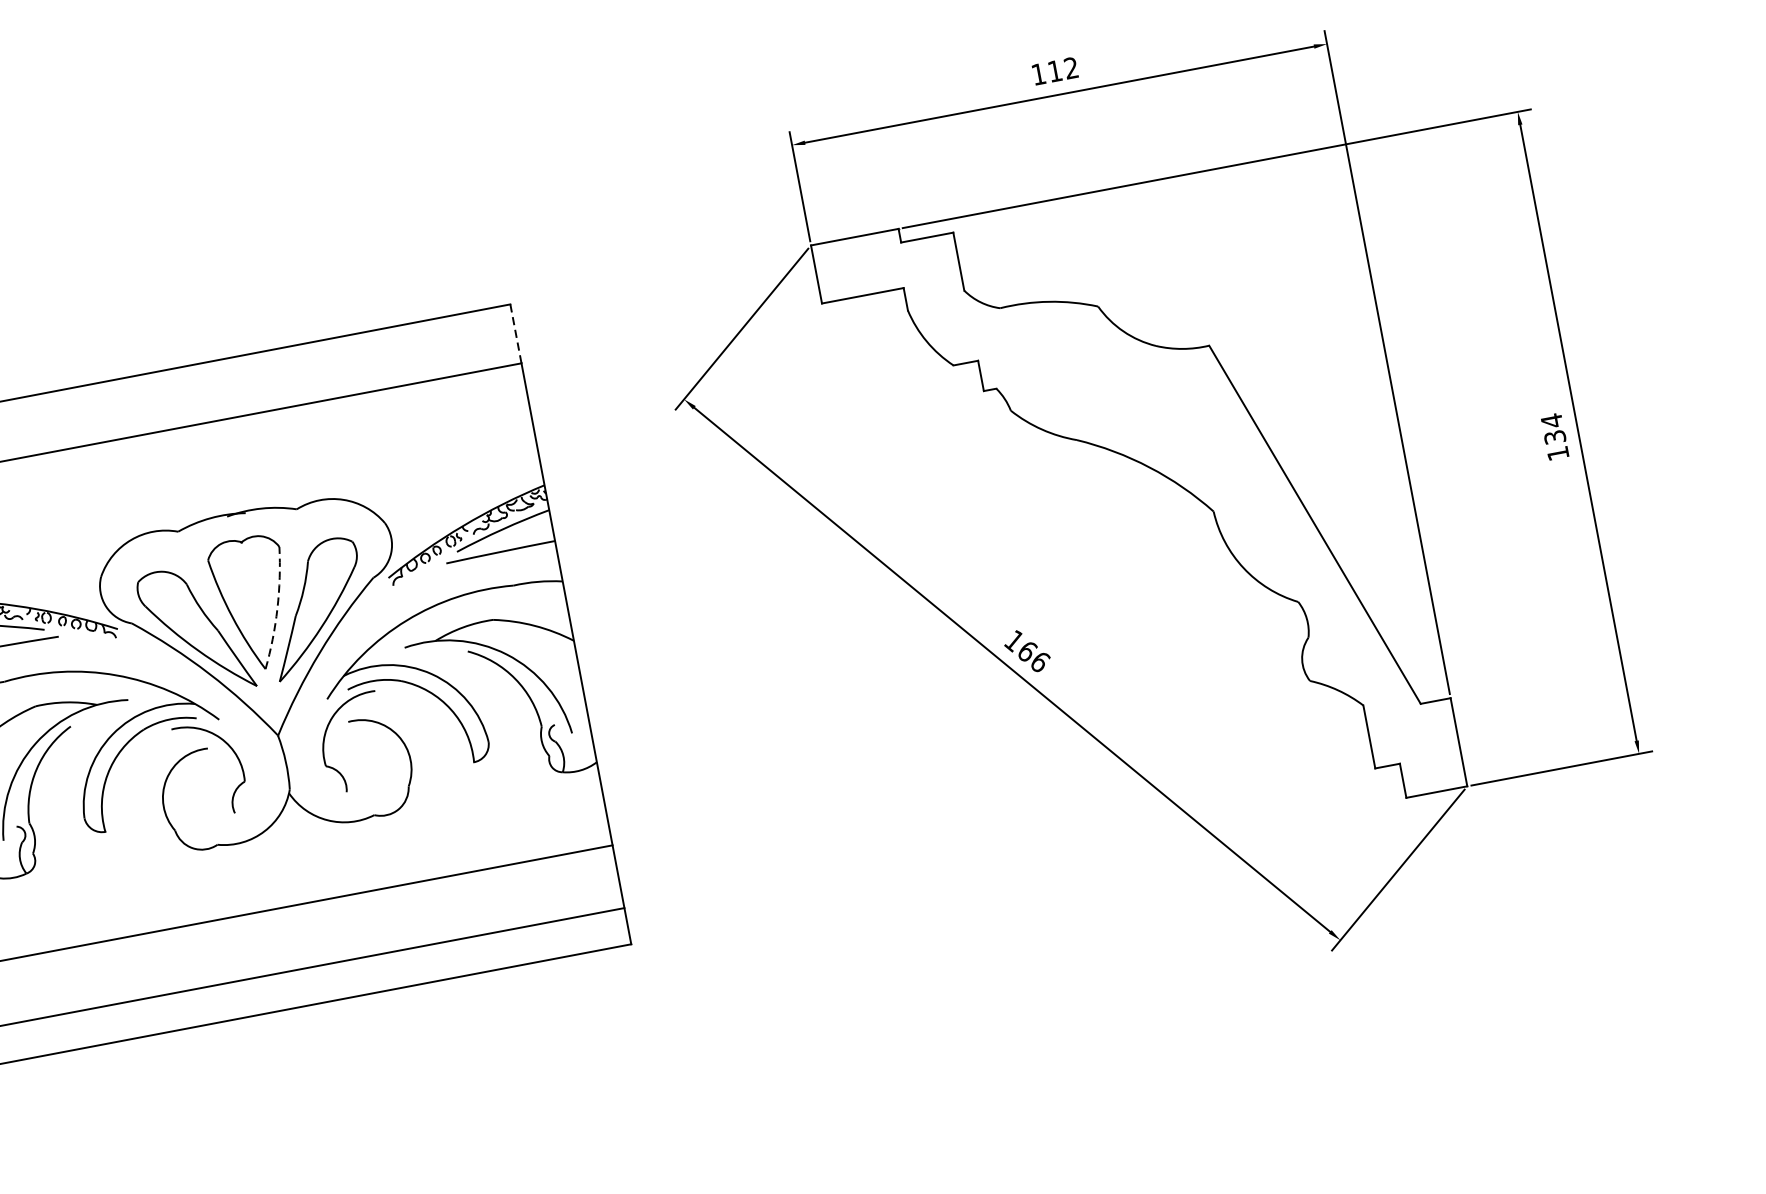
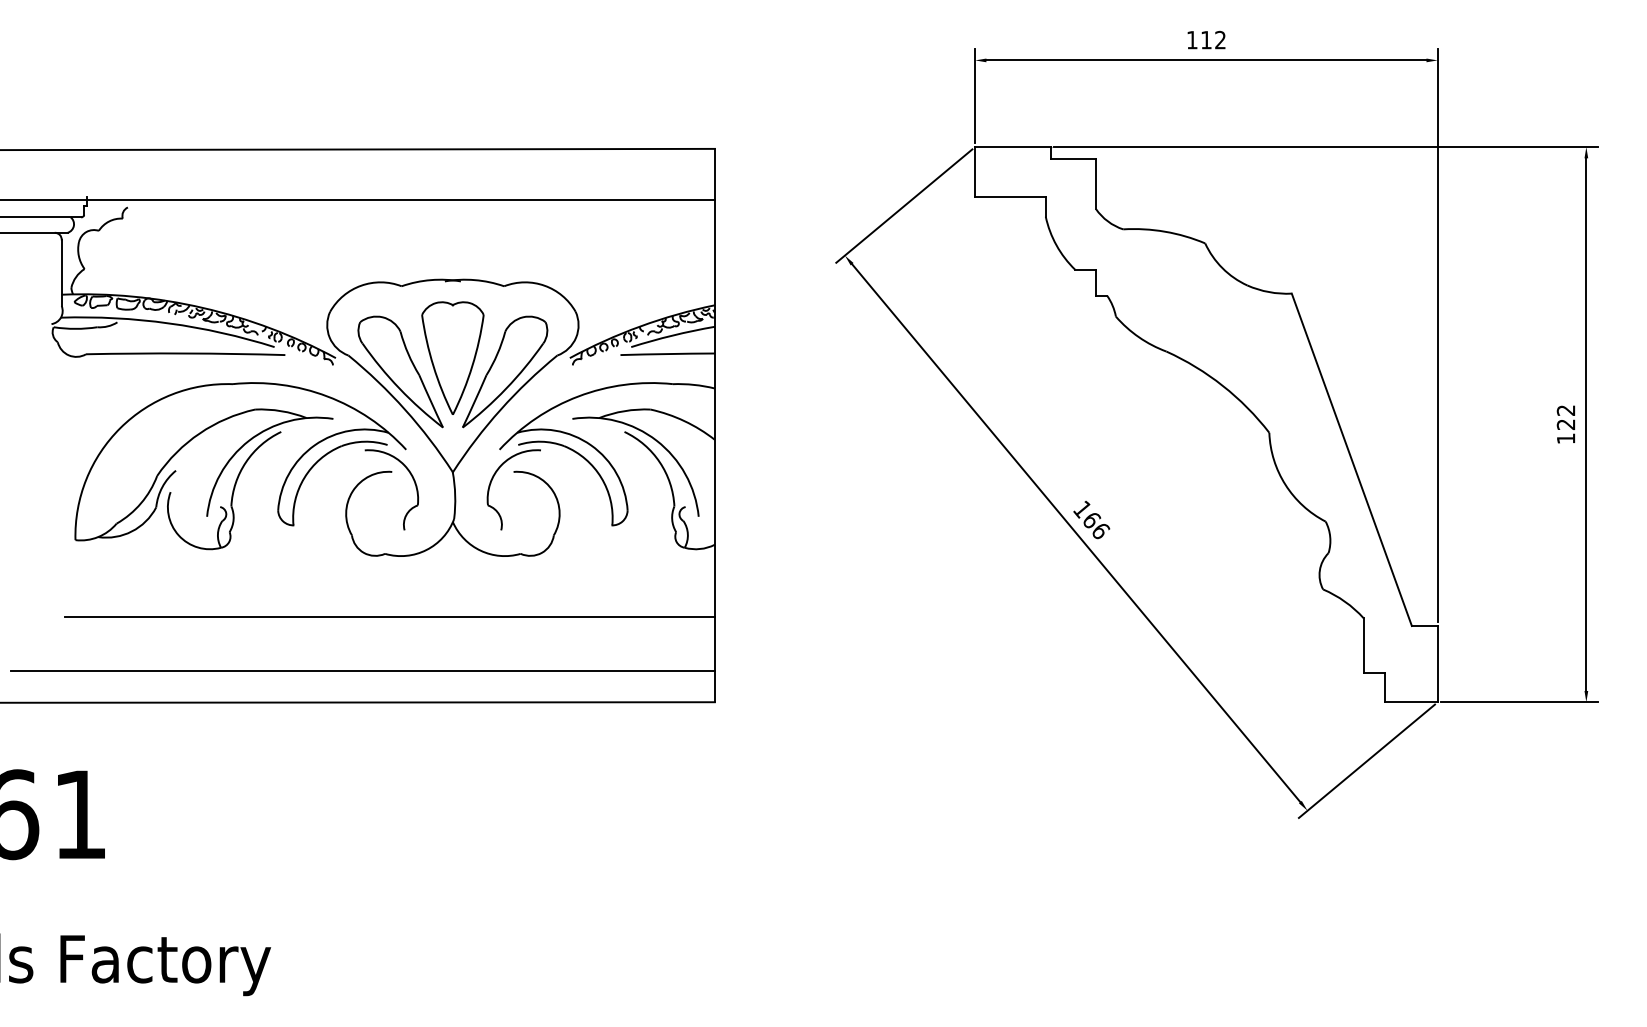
line: (515, 332) -> (714, 173), dashed -> solid
text: (1552, 427) -> (1565, 416), 134 -> 122
arc: (277, 609) -> (472, 366), dashed -> solid

